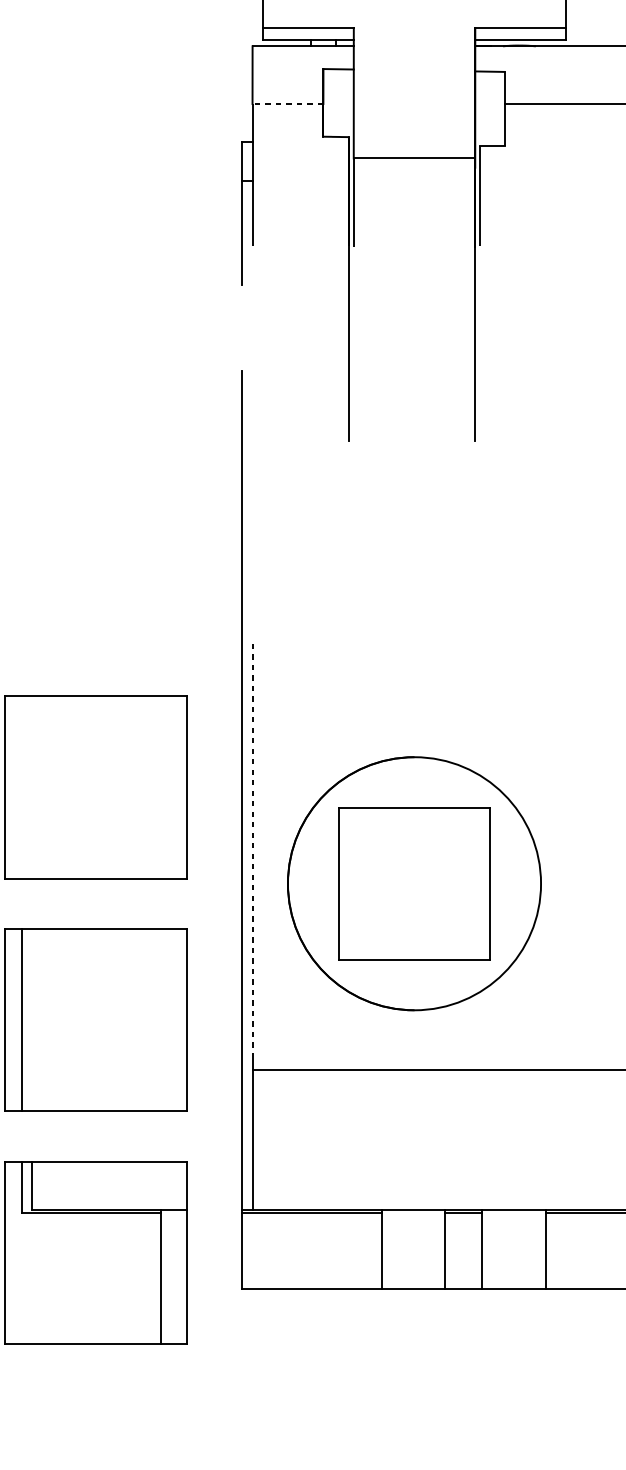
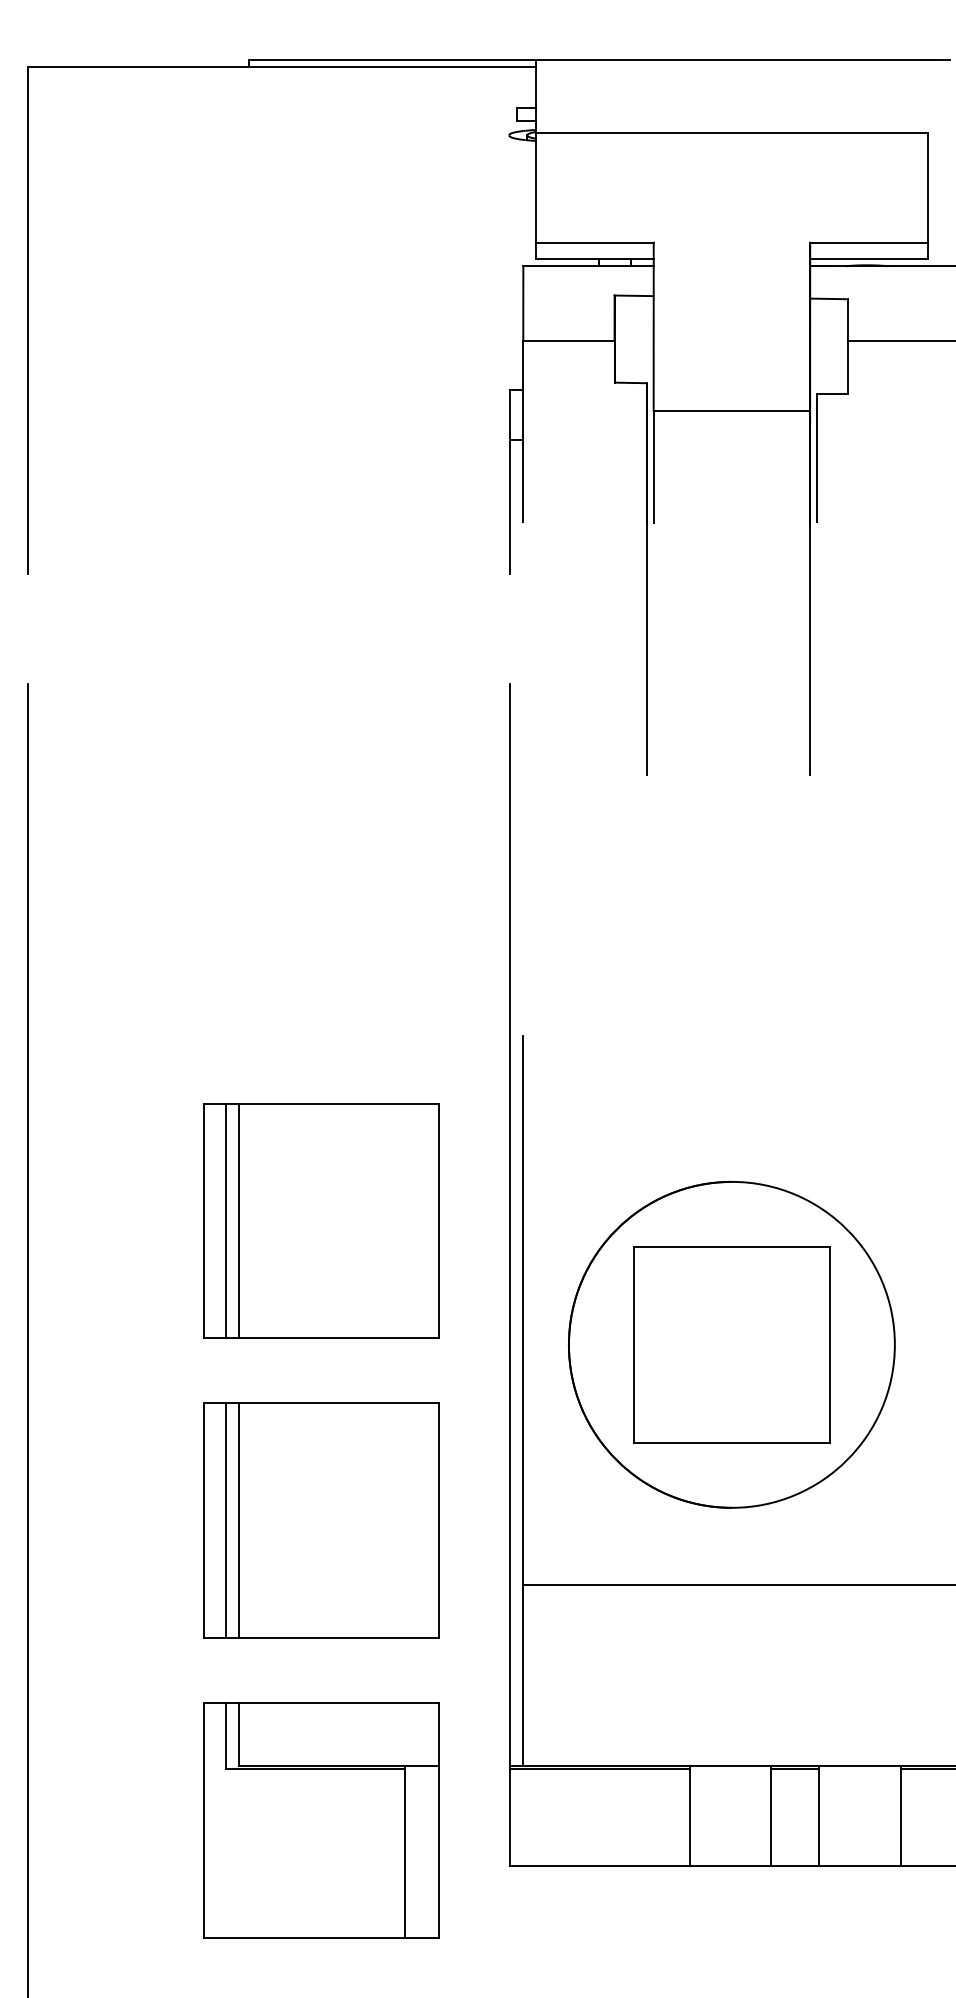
line: (287, 103) -> (568, 340), dashed -> solid
line: (22, 787) -> (226, 1220), added
line: (32, 787) -> (239, 1220), added
line: (252, 848) -> (523, 1299), dashed -> solid
line: (32, 1020) -> (239, 1520), added

